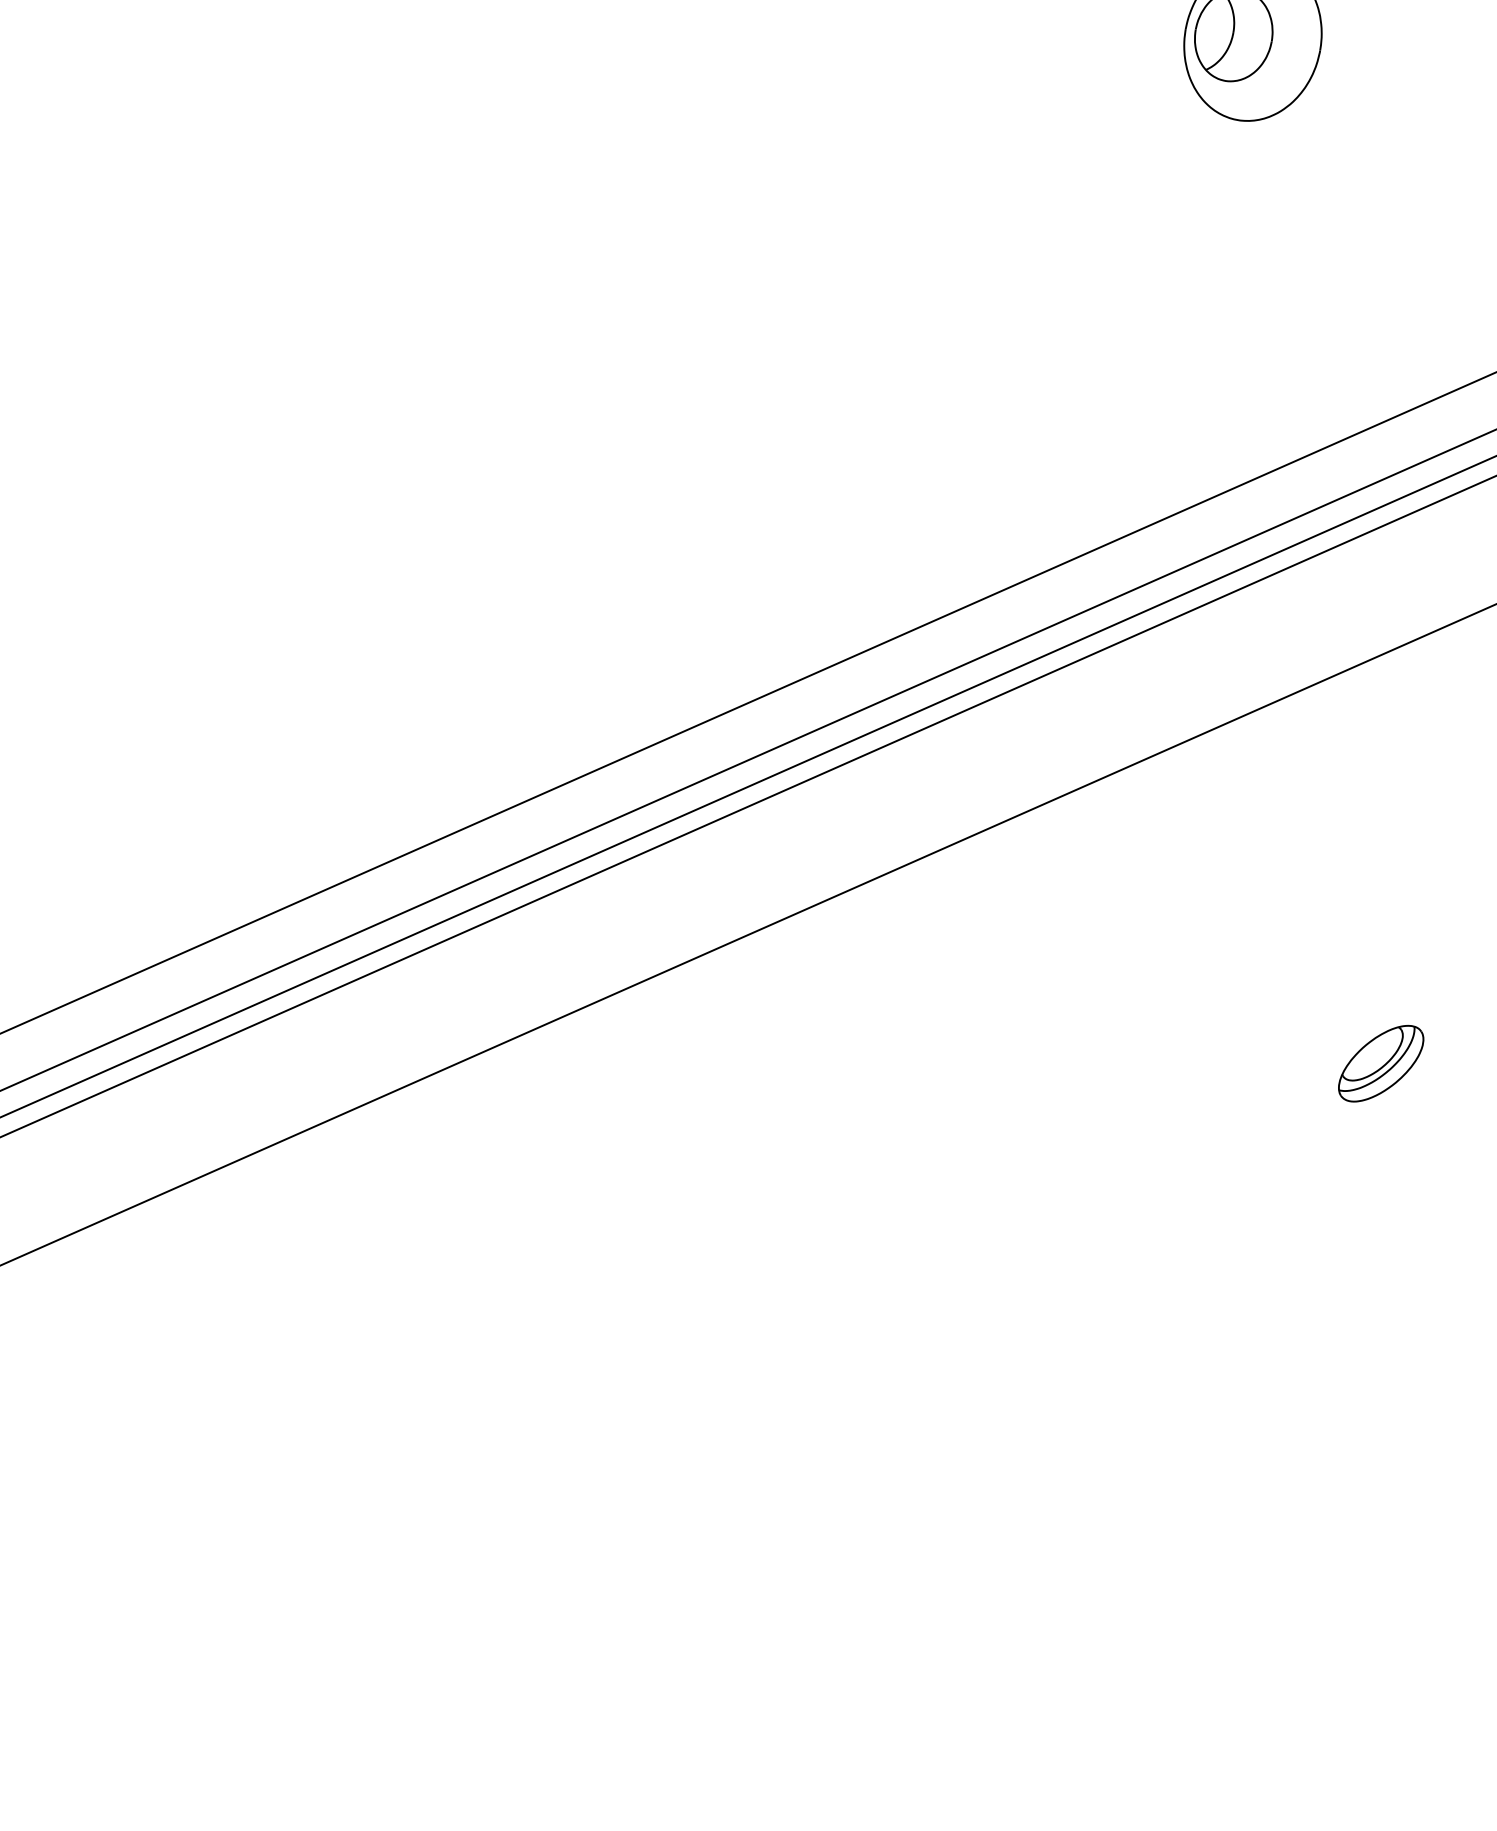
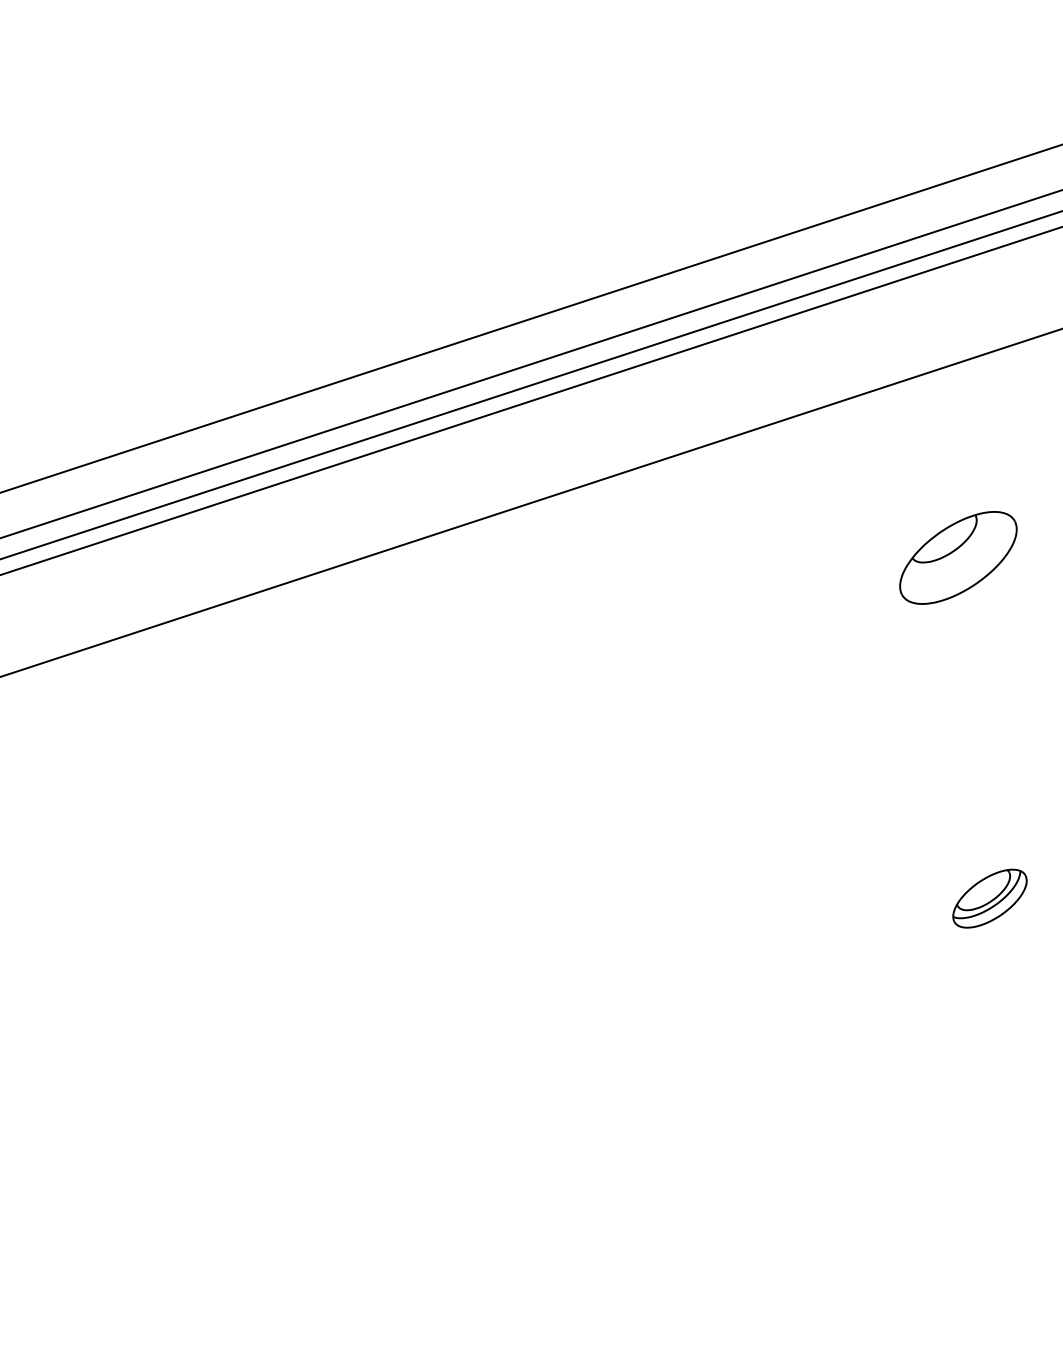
part: (1302, 935) -> (958, 557), added
part: (1381, 1063) -> (990, 898), moved

